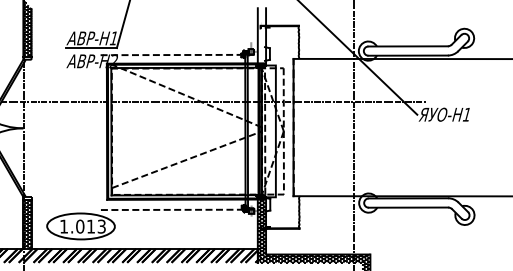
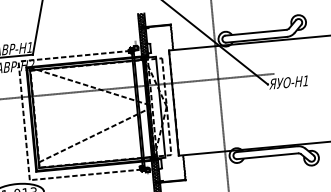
hatch: (261, 36) -> (142, 35), added
line: (97, 132) -> (24, 120), added

